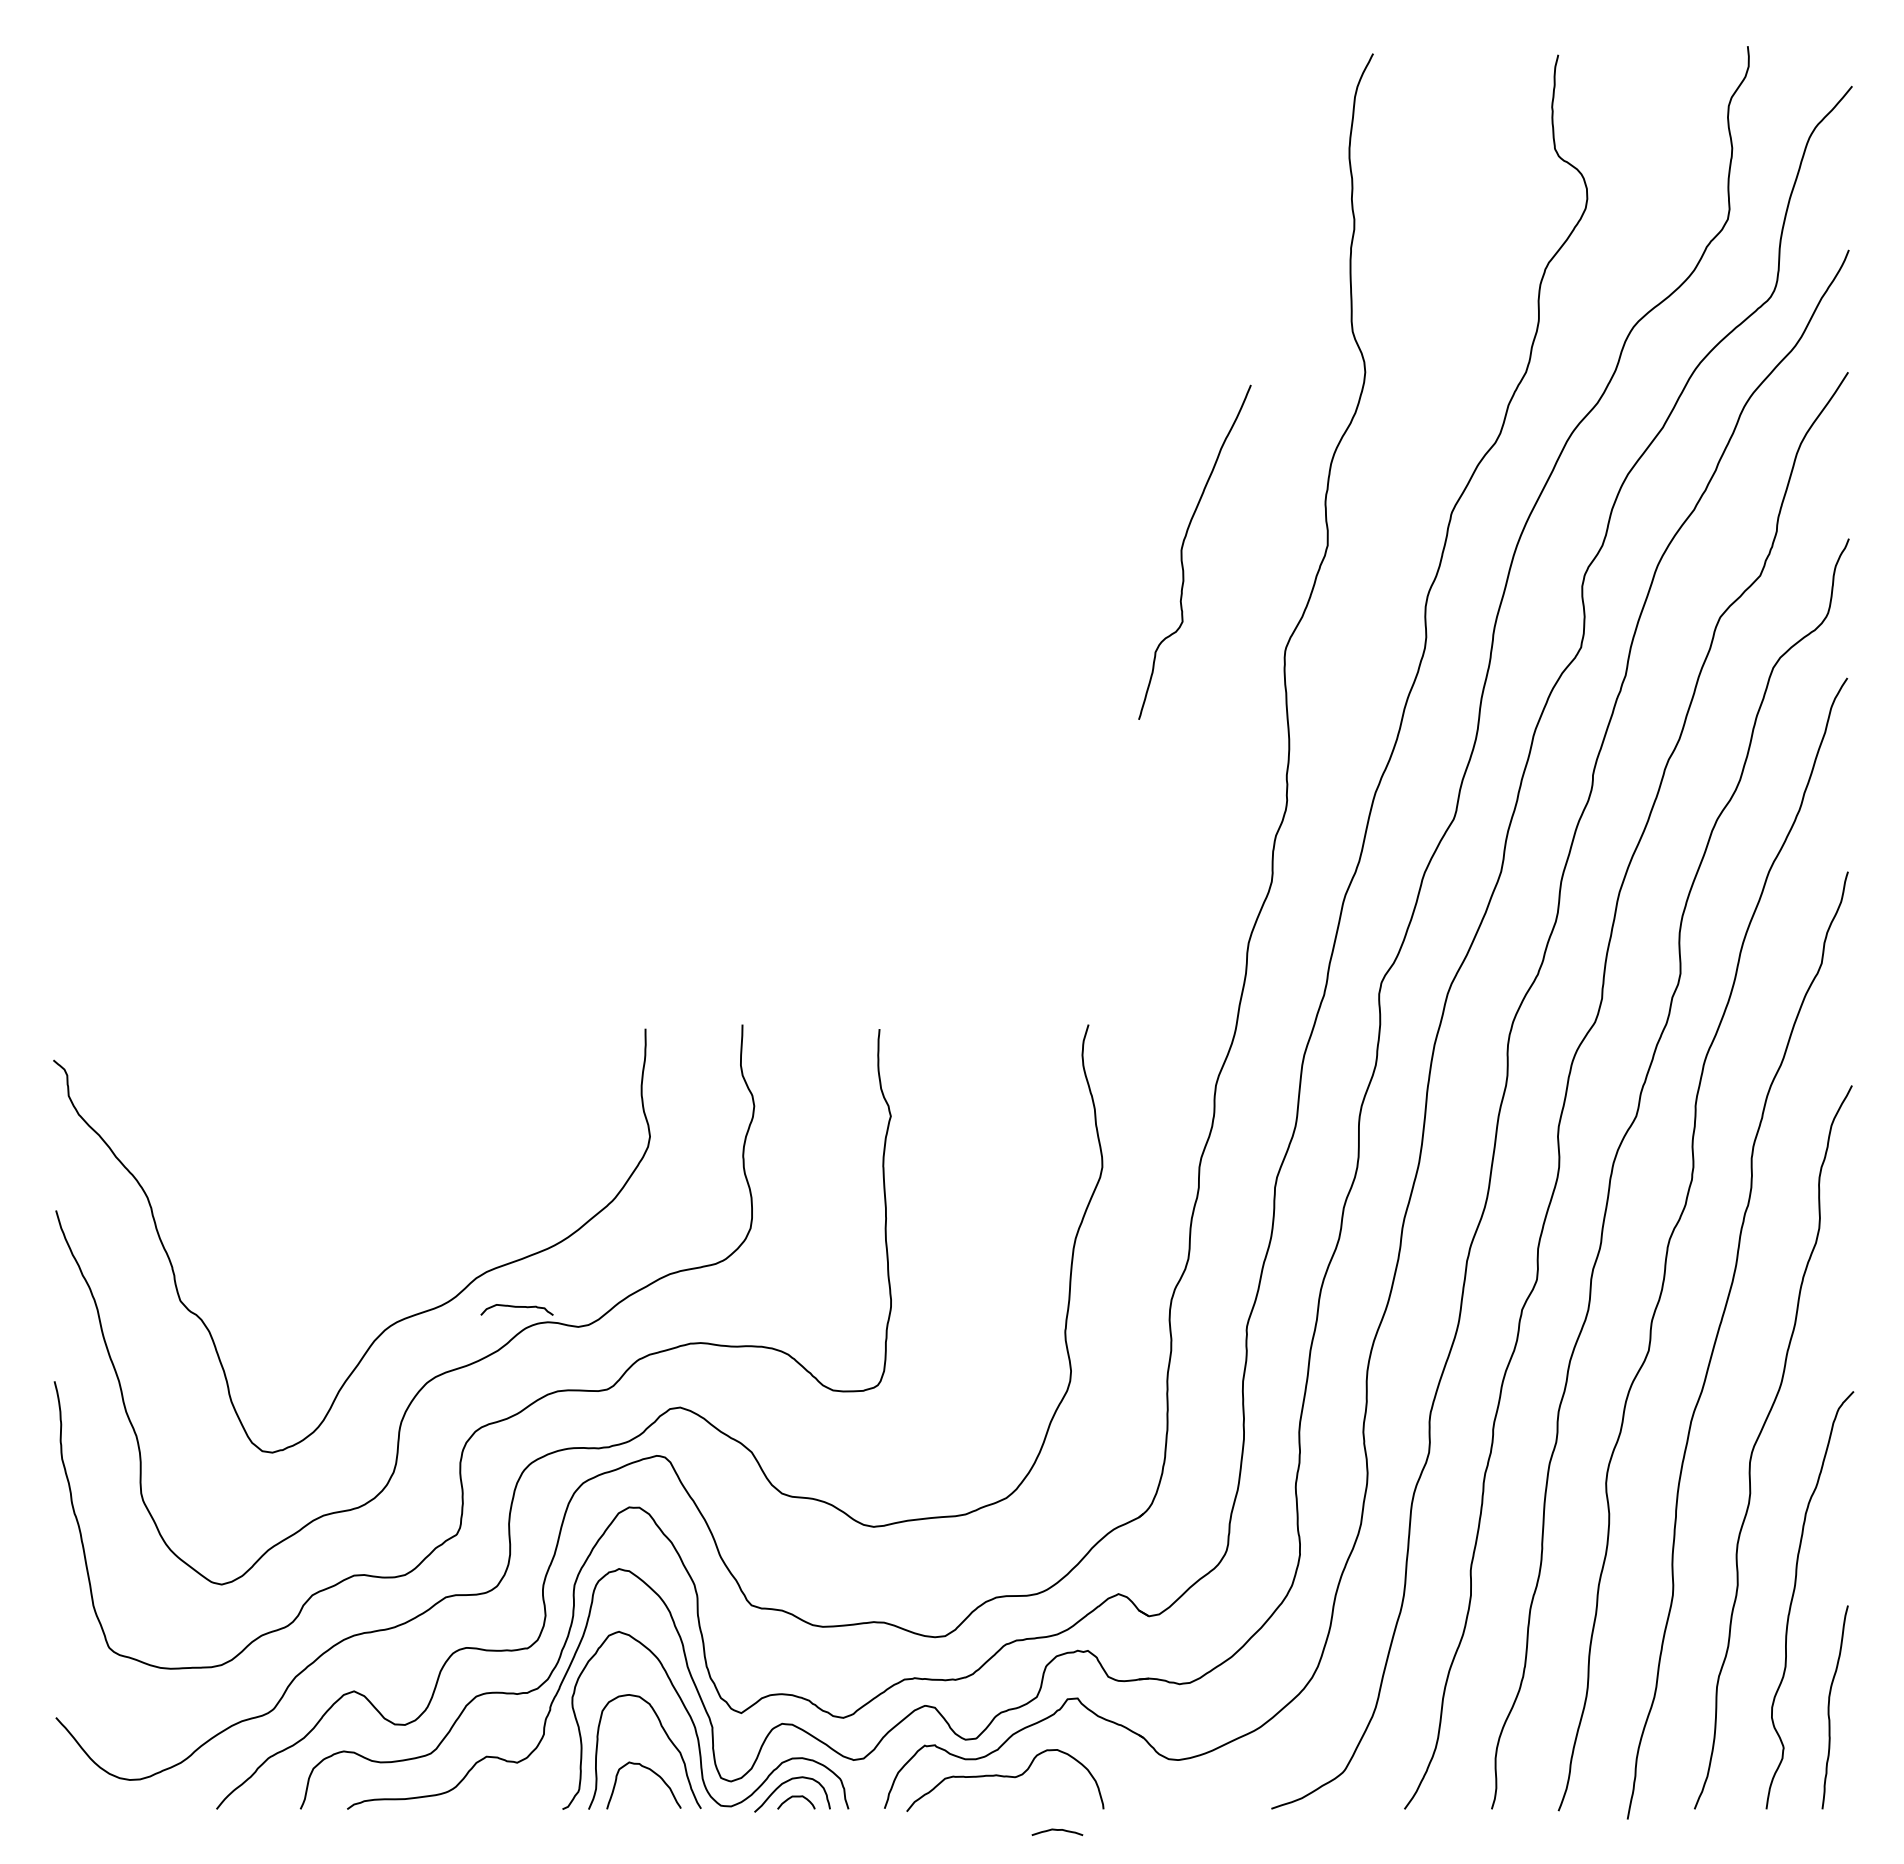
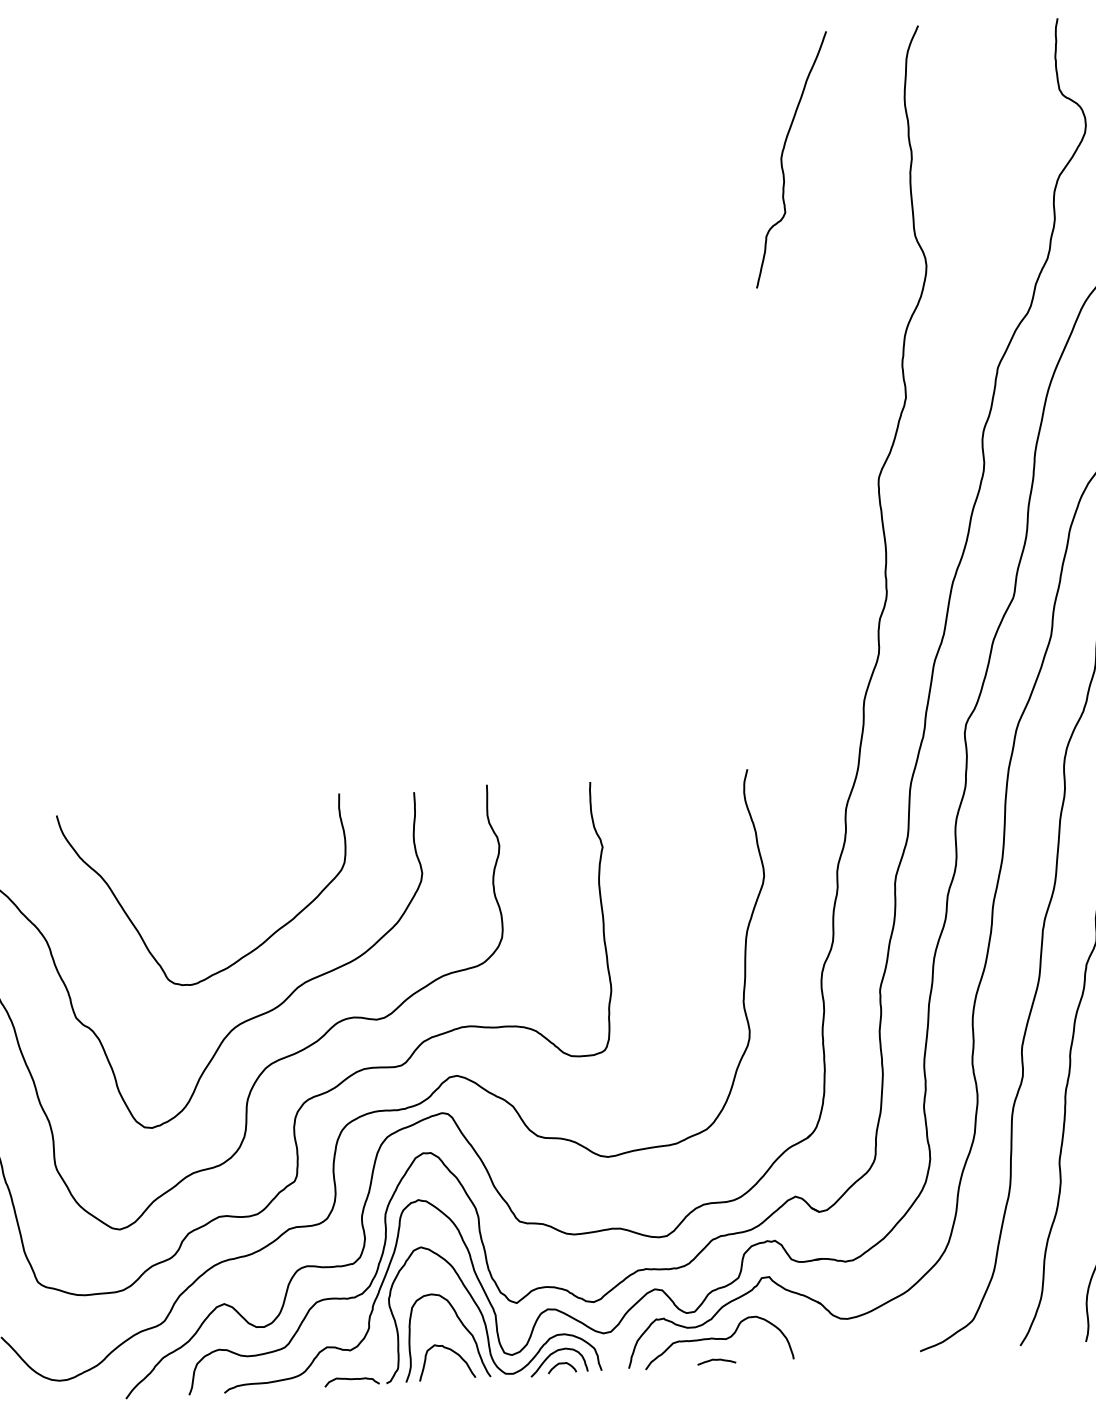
curve: (1182, 551) -> (782, 159), moved
curve: (411, 1229) -> (246, 953), added
curve: (516, 1307) -> (351, 1379), moved
curve: (1057, 1830) -> (716, 1360), moved

